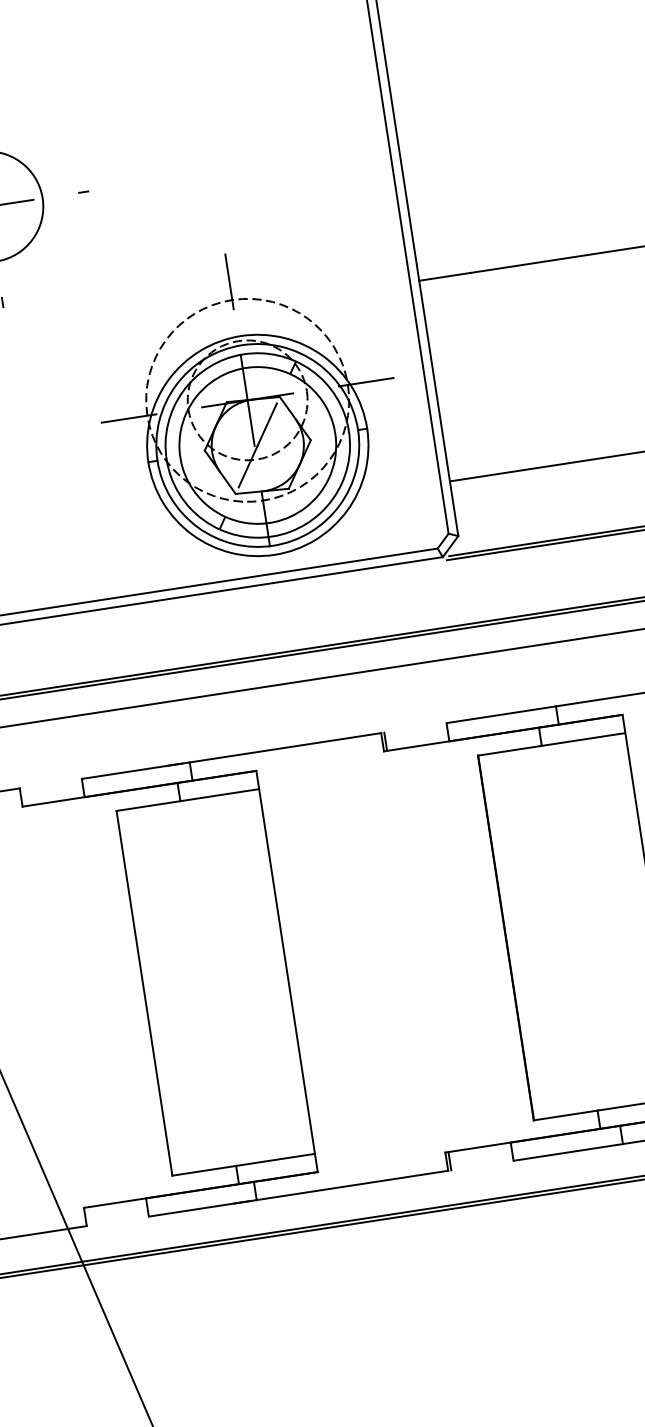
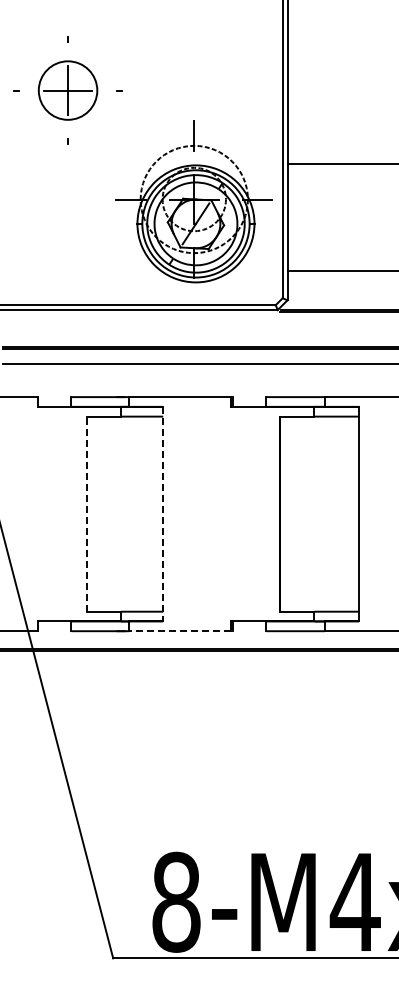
part: (246, 404) -> (193, 201), moved
line: (287, 972) -> (163, 514), solid -> dashed
line: (143, 994) -> (86, 514), solid -> dashed
line: (351, 1186) -> (179, 631), solid -> dashed

